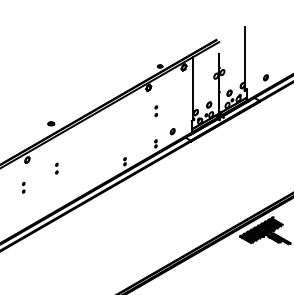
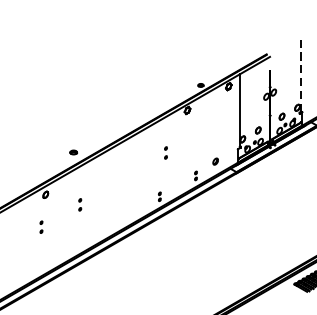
line: (245, 57) -> (300, 74), solid -> dashed
part: (155, 111) -> (165, 153), moved

